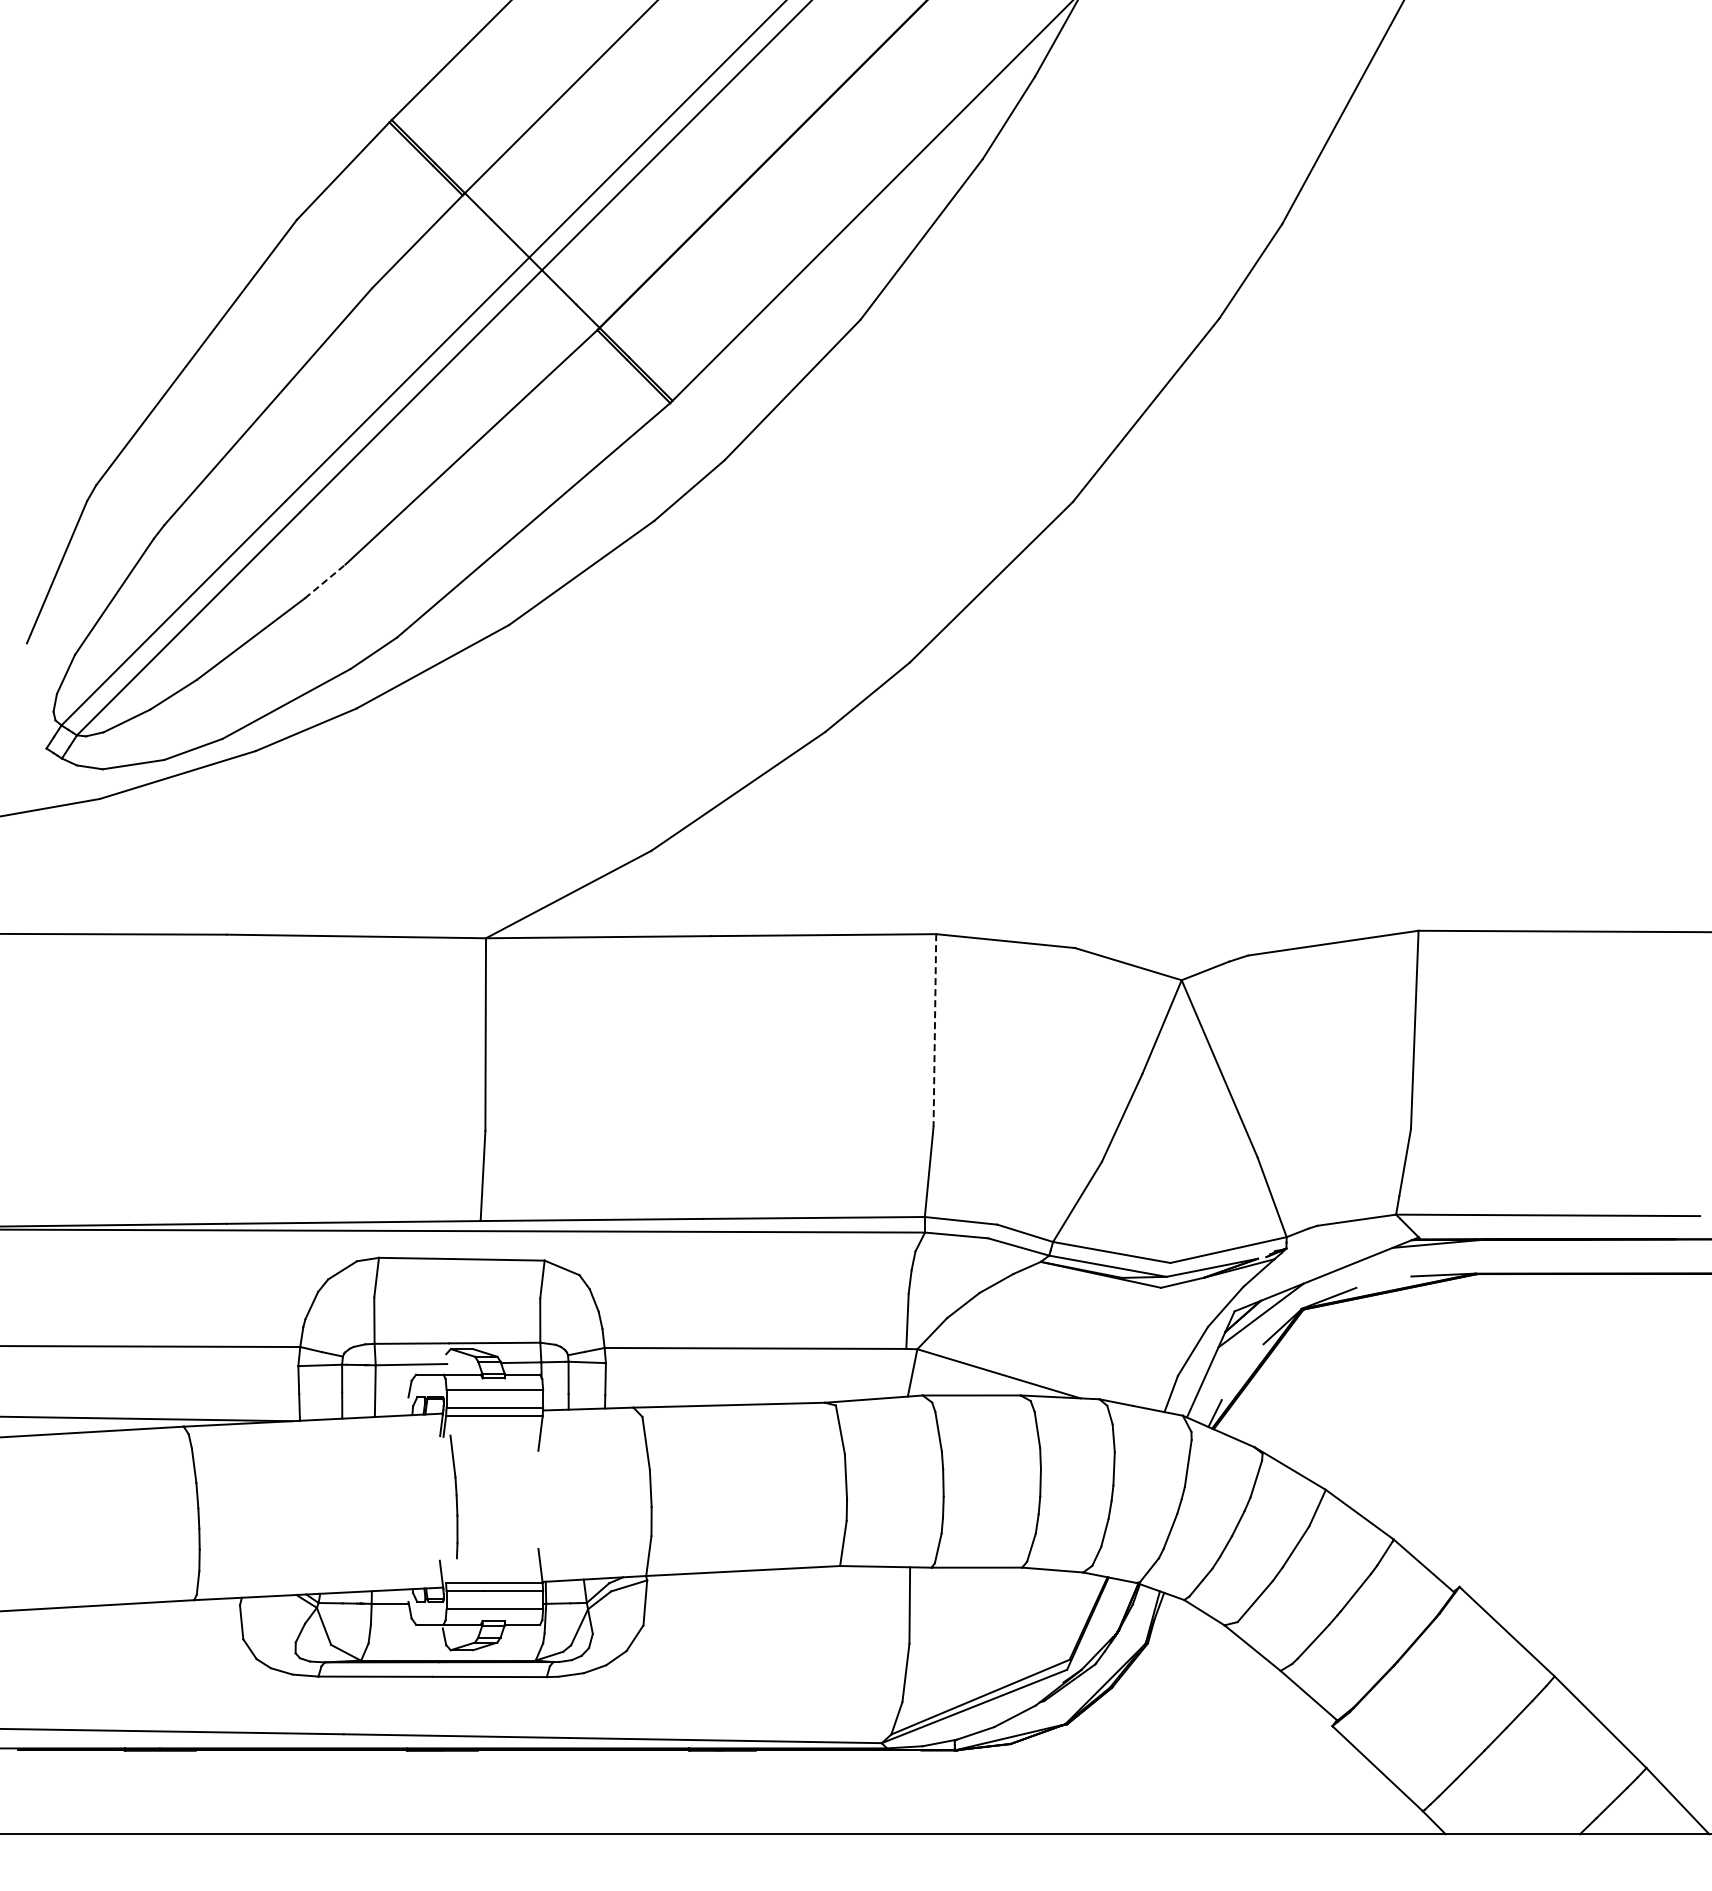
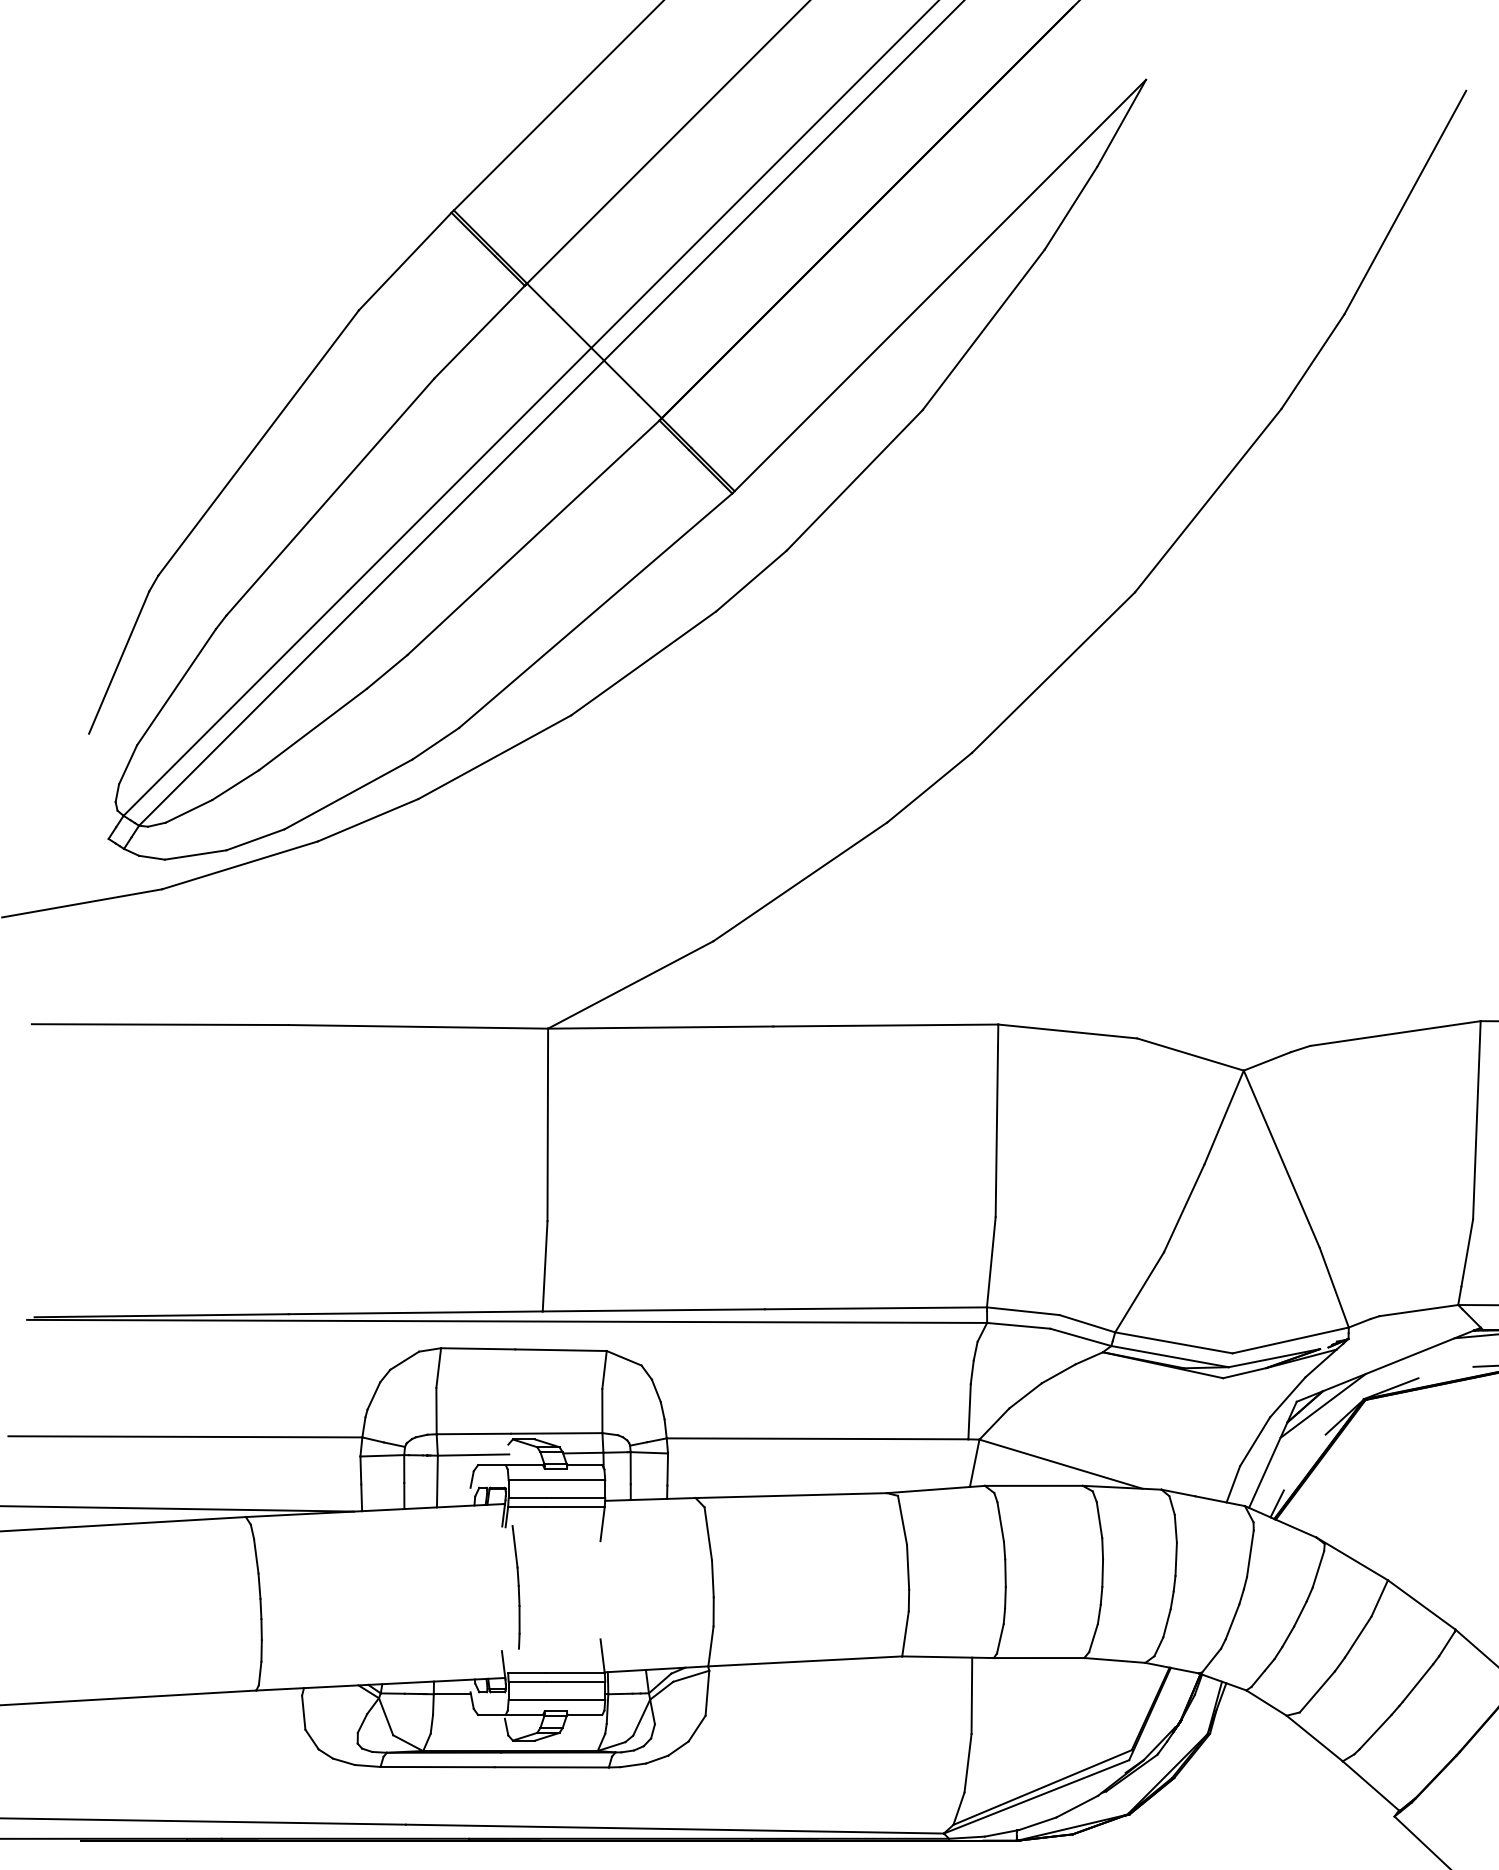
line: (325, 581) -> (387, 671), dashed -> solid
line: (934, 1030) -> (996, 1120), dashed -> solid

